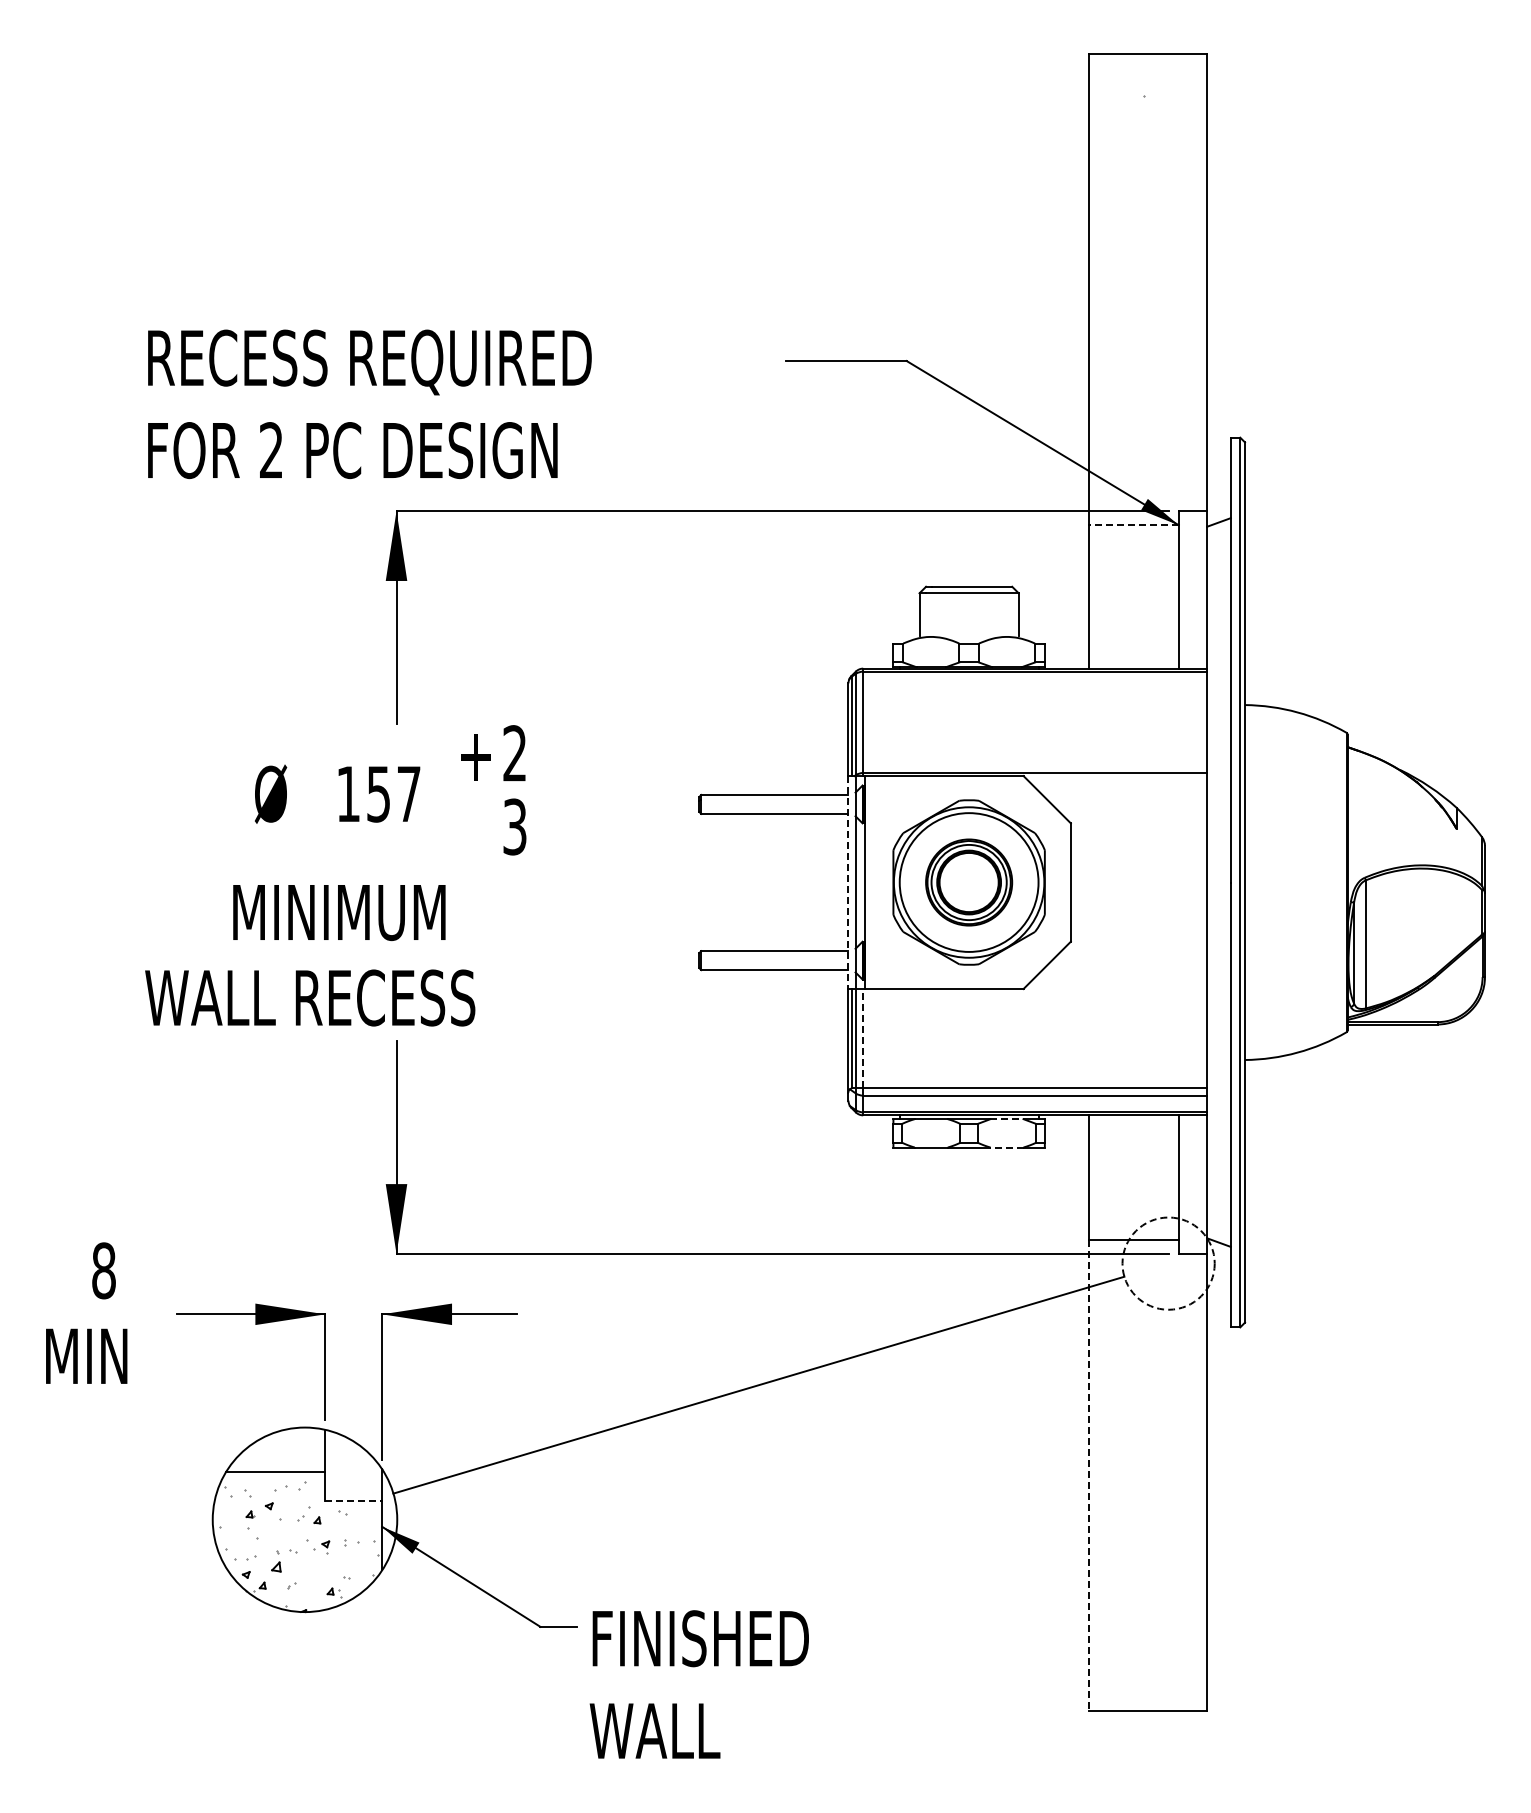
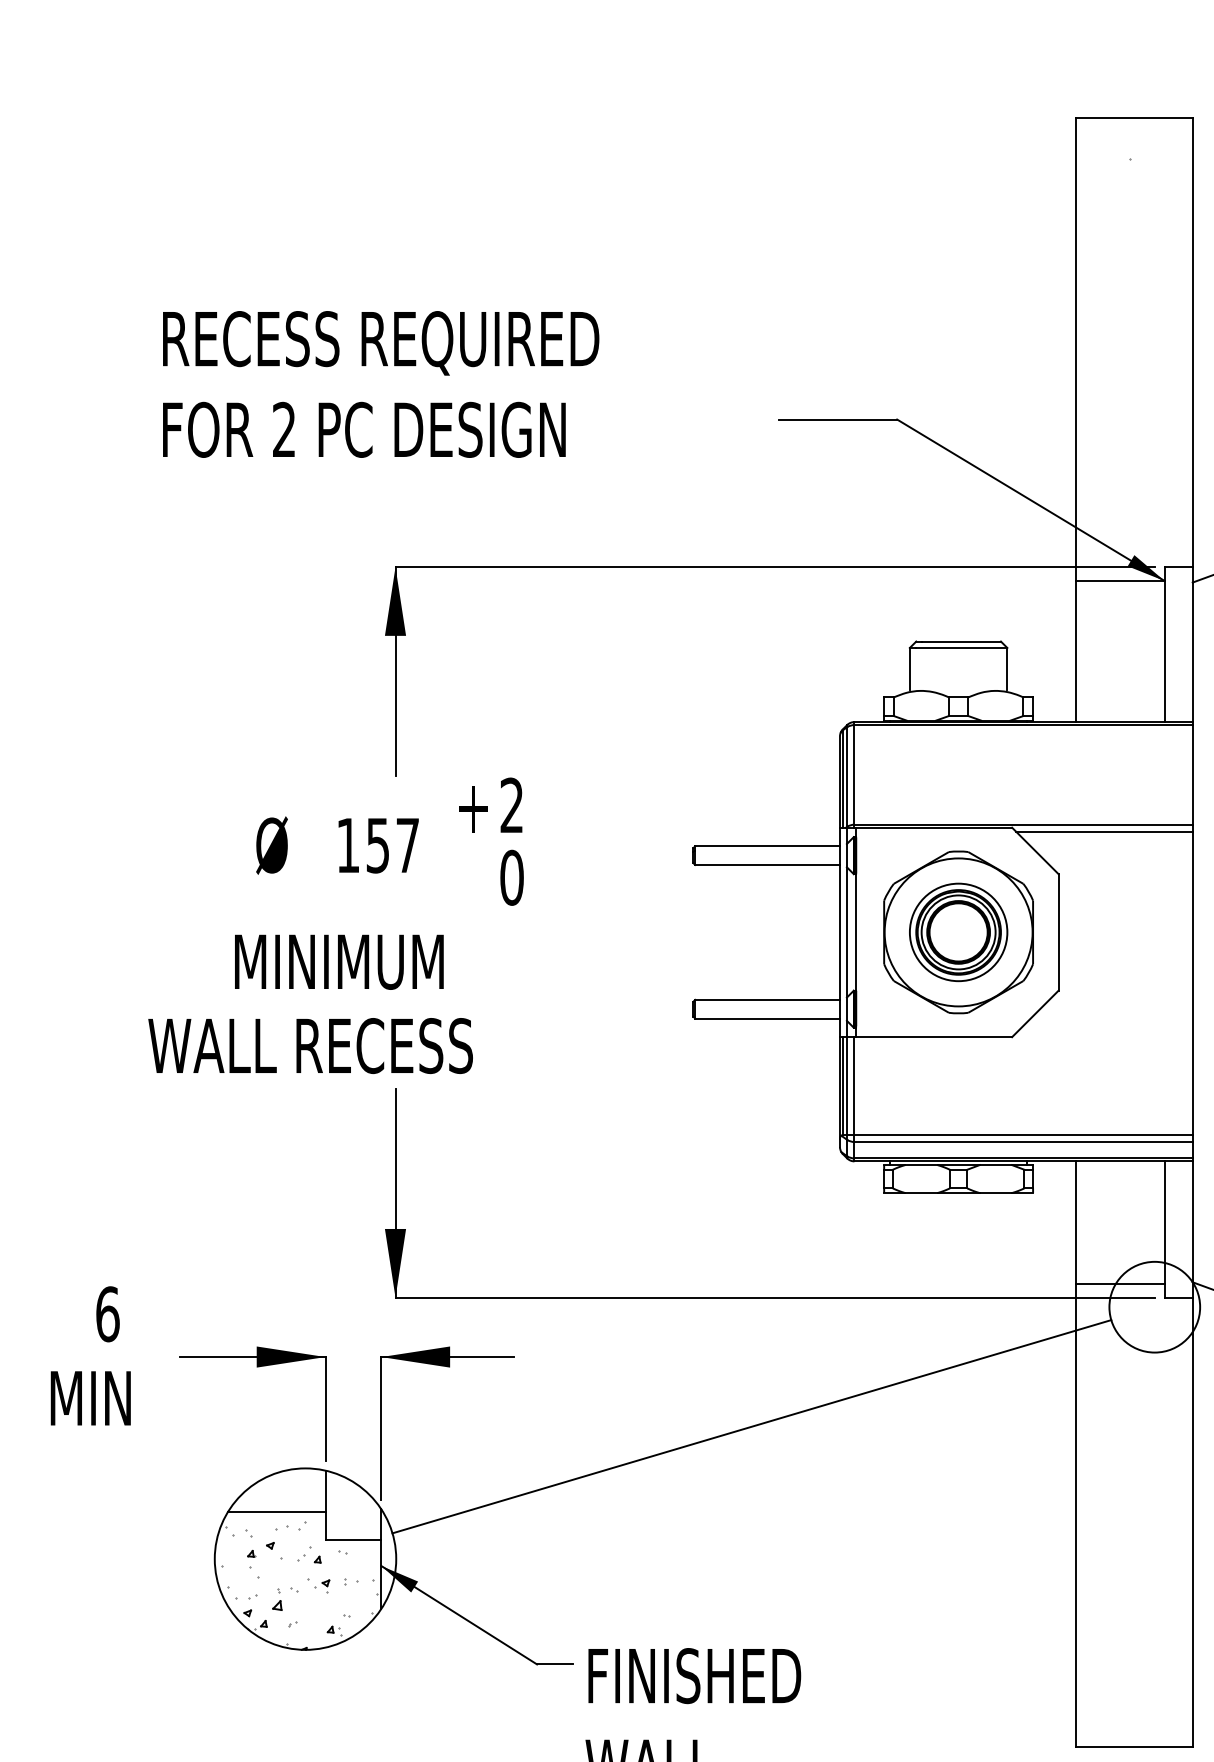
text: (369, 404) -> (380, 384), moved
line: (1133, 525) -> (1120, 581), dashed -> solid
line: (1117, 780) -> (1104, 832), added
text: (514, 826) -> (511, 877), 3 -> 0
circle: (968, 882) -> (957, 932), size x0.71
line: (848, 883) -> (839, 933), dashed -> solid
line: (863, 1038) -> (854, 1085), dashed -> solid
line: (1007, 1119) -> (996, 1165), dashed -> solid
line: (1007, 1147) -> (996, 1192), dashed -> solid
circle: (1168, 1263) -> (1154, 1307), dashed -> solid
text: (104, 1270) -> (108, 1313), 8 -> 6
line: (1088, 1475) -> (1076, 1515), dashed -> solid
line: (354, 1500) -> (354, 1540), dashed -> solid

